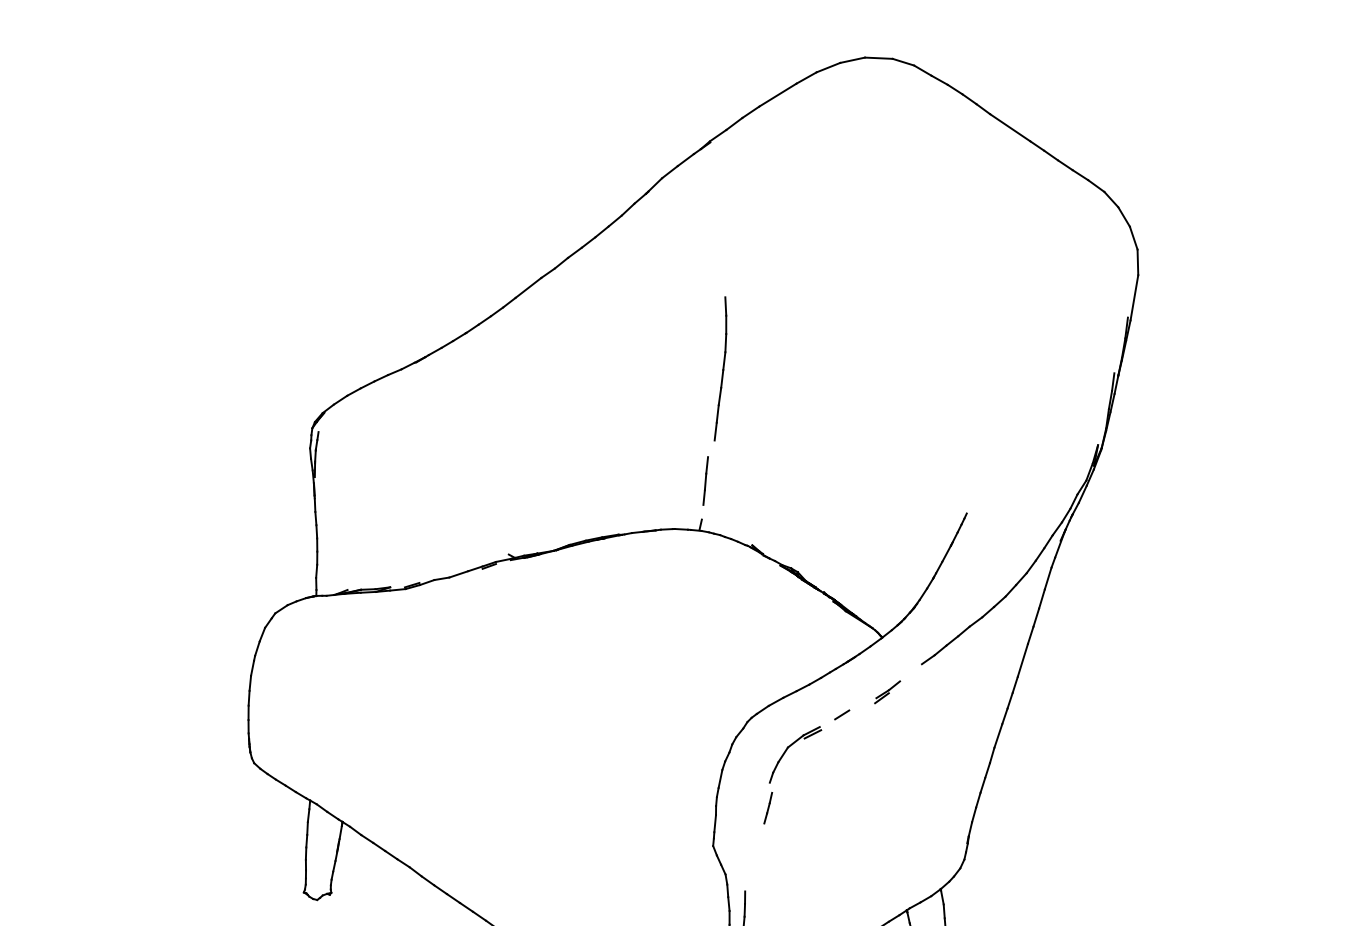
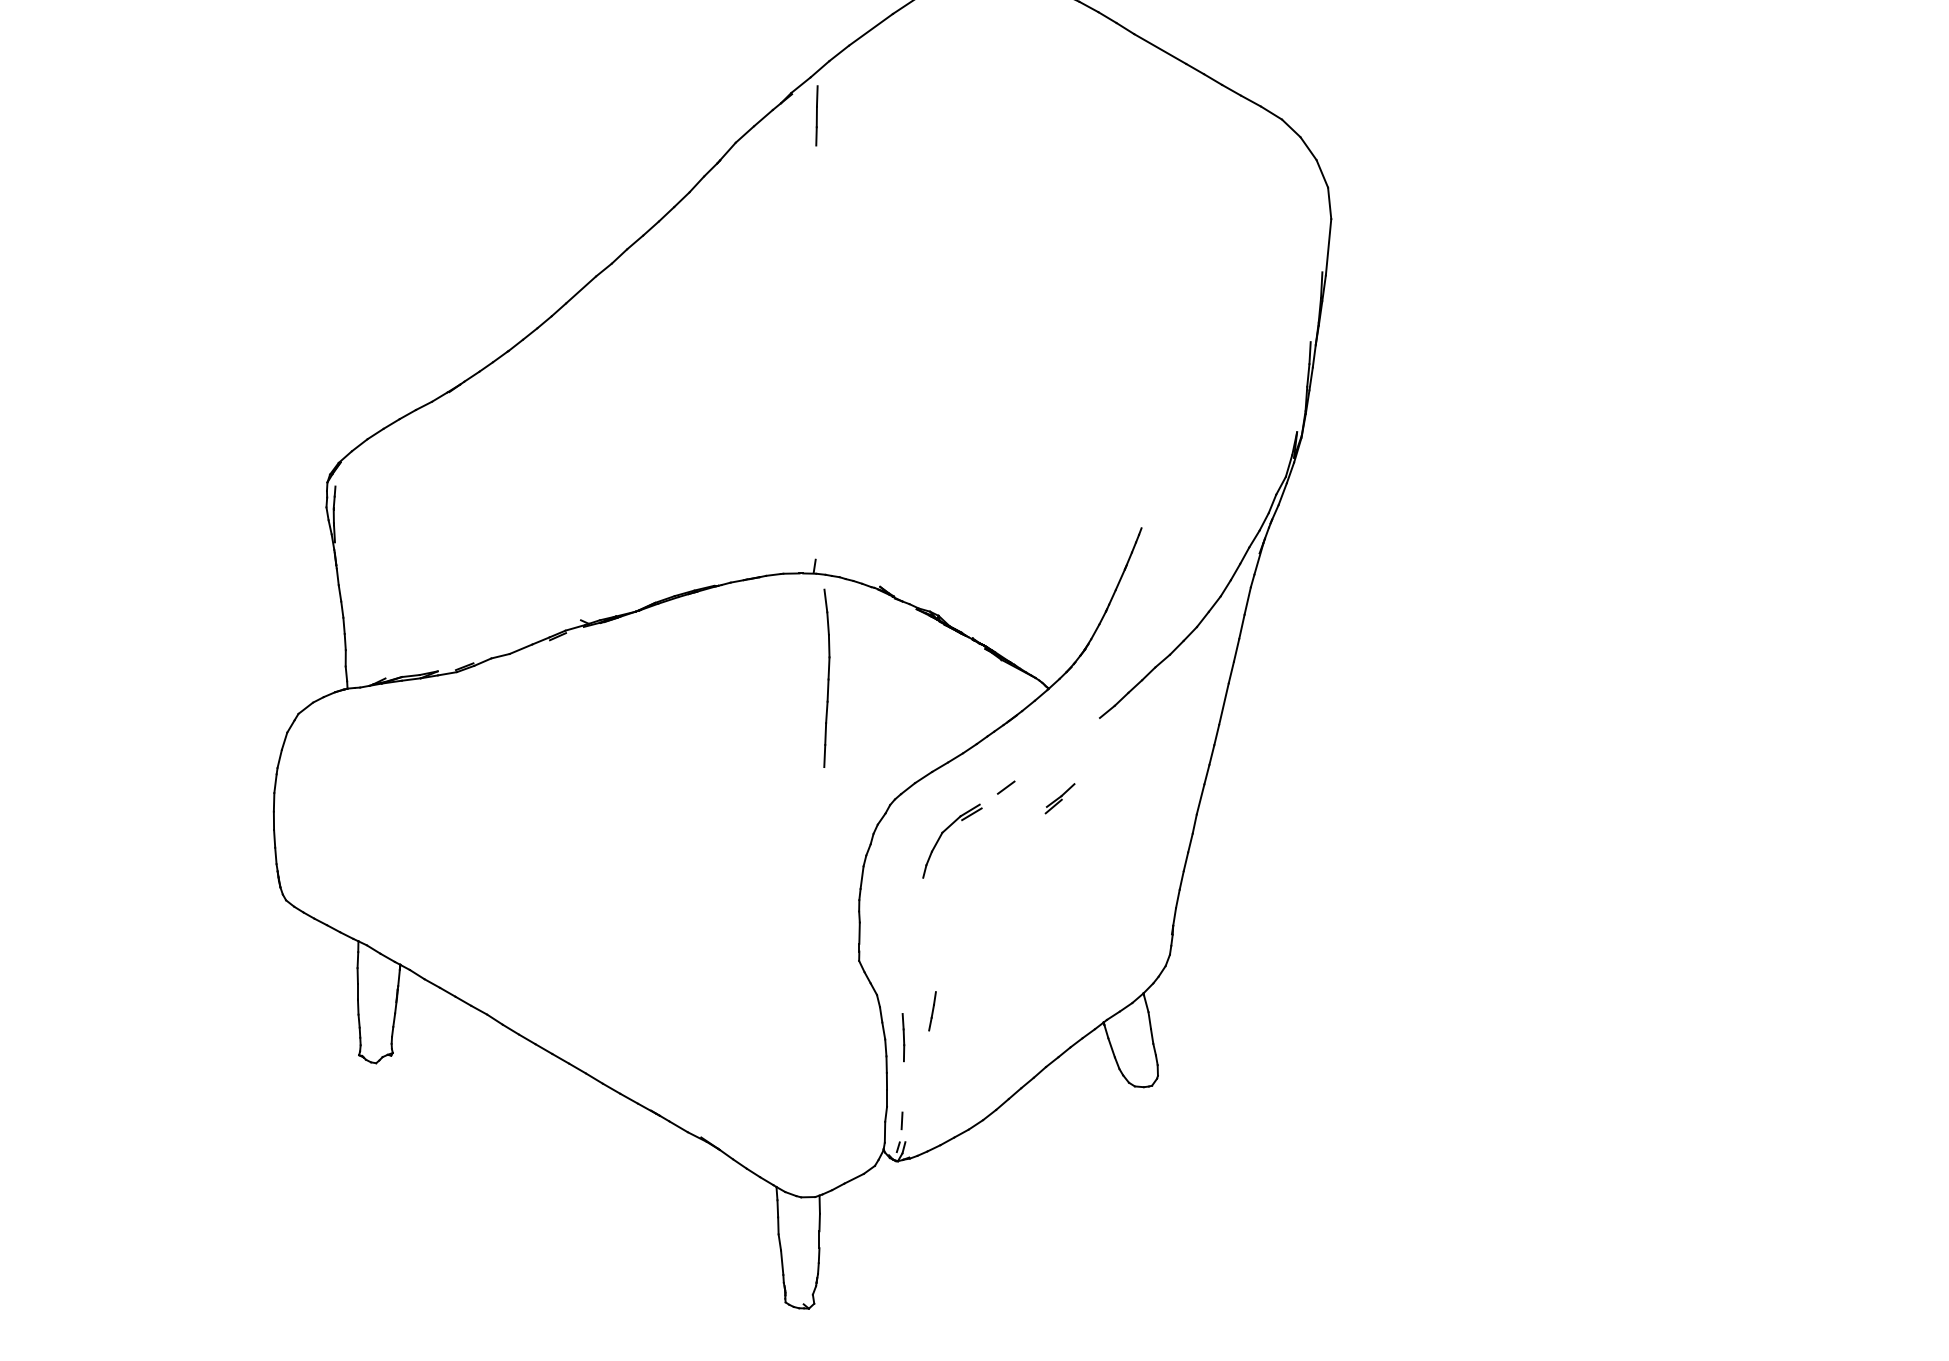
part: (721, 368) -> (826, 677), moved
line: (705, 480) -> (816, 115), moved
part: (887, 692) -> (1059, 798), moved
line: (768, 808) -> (932, 1011), moved

